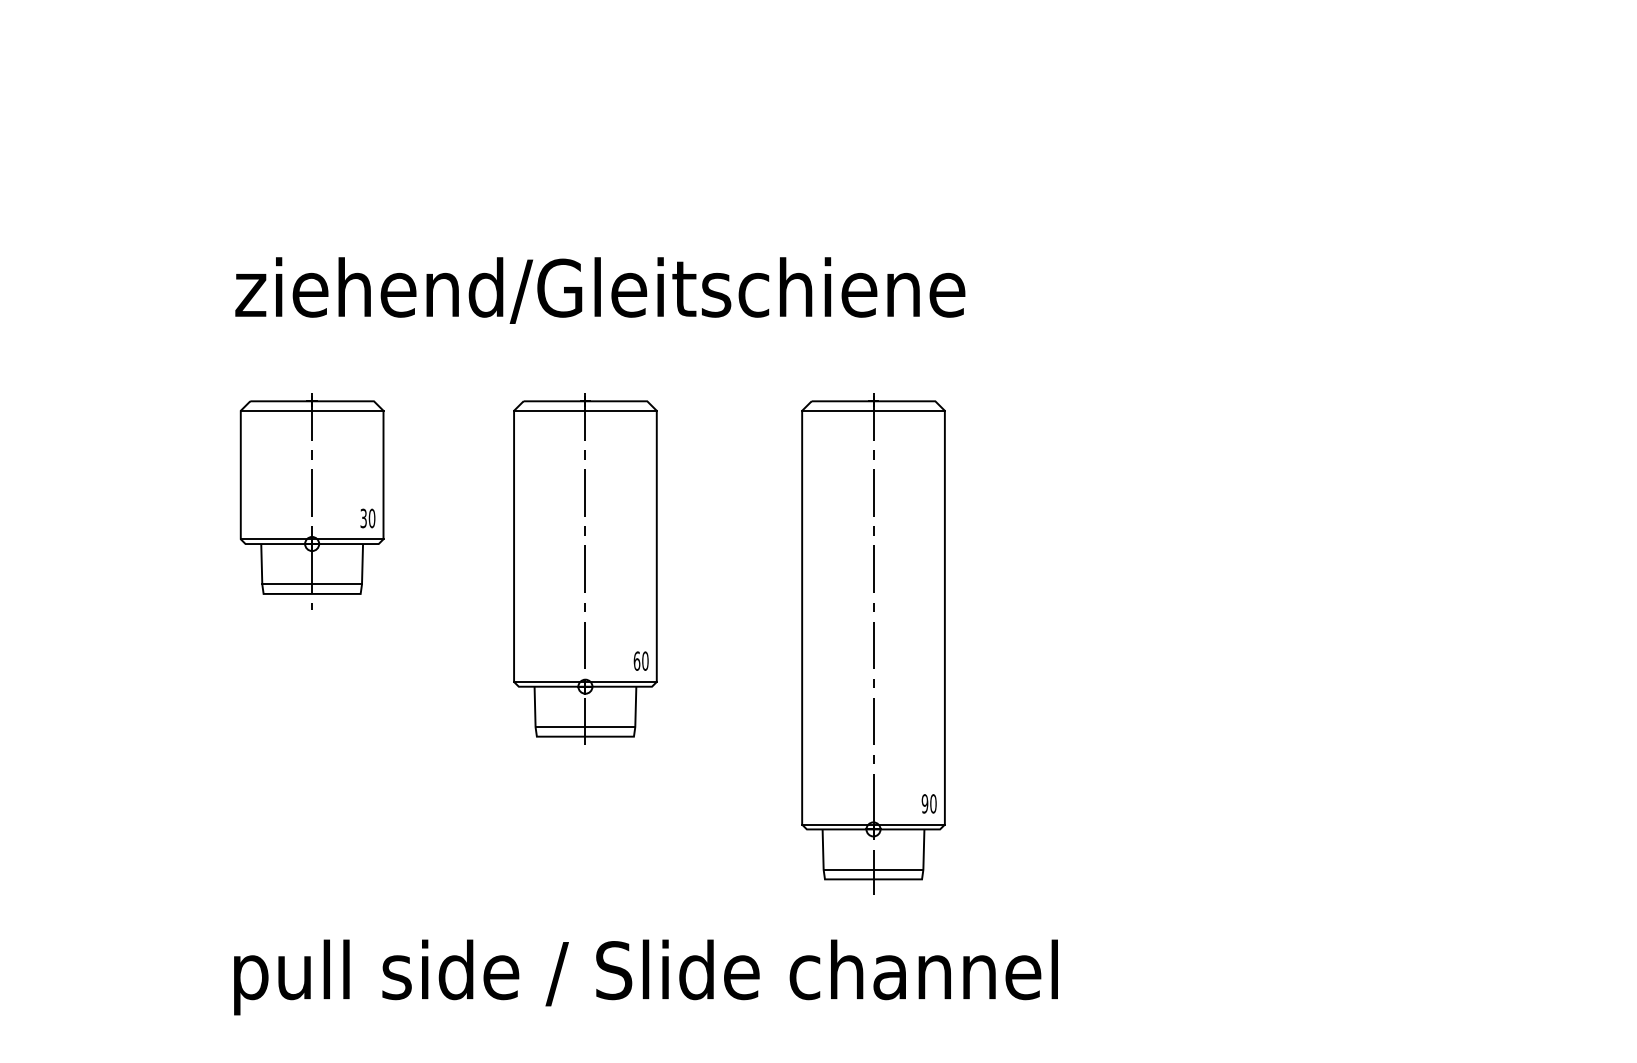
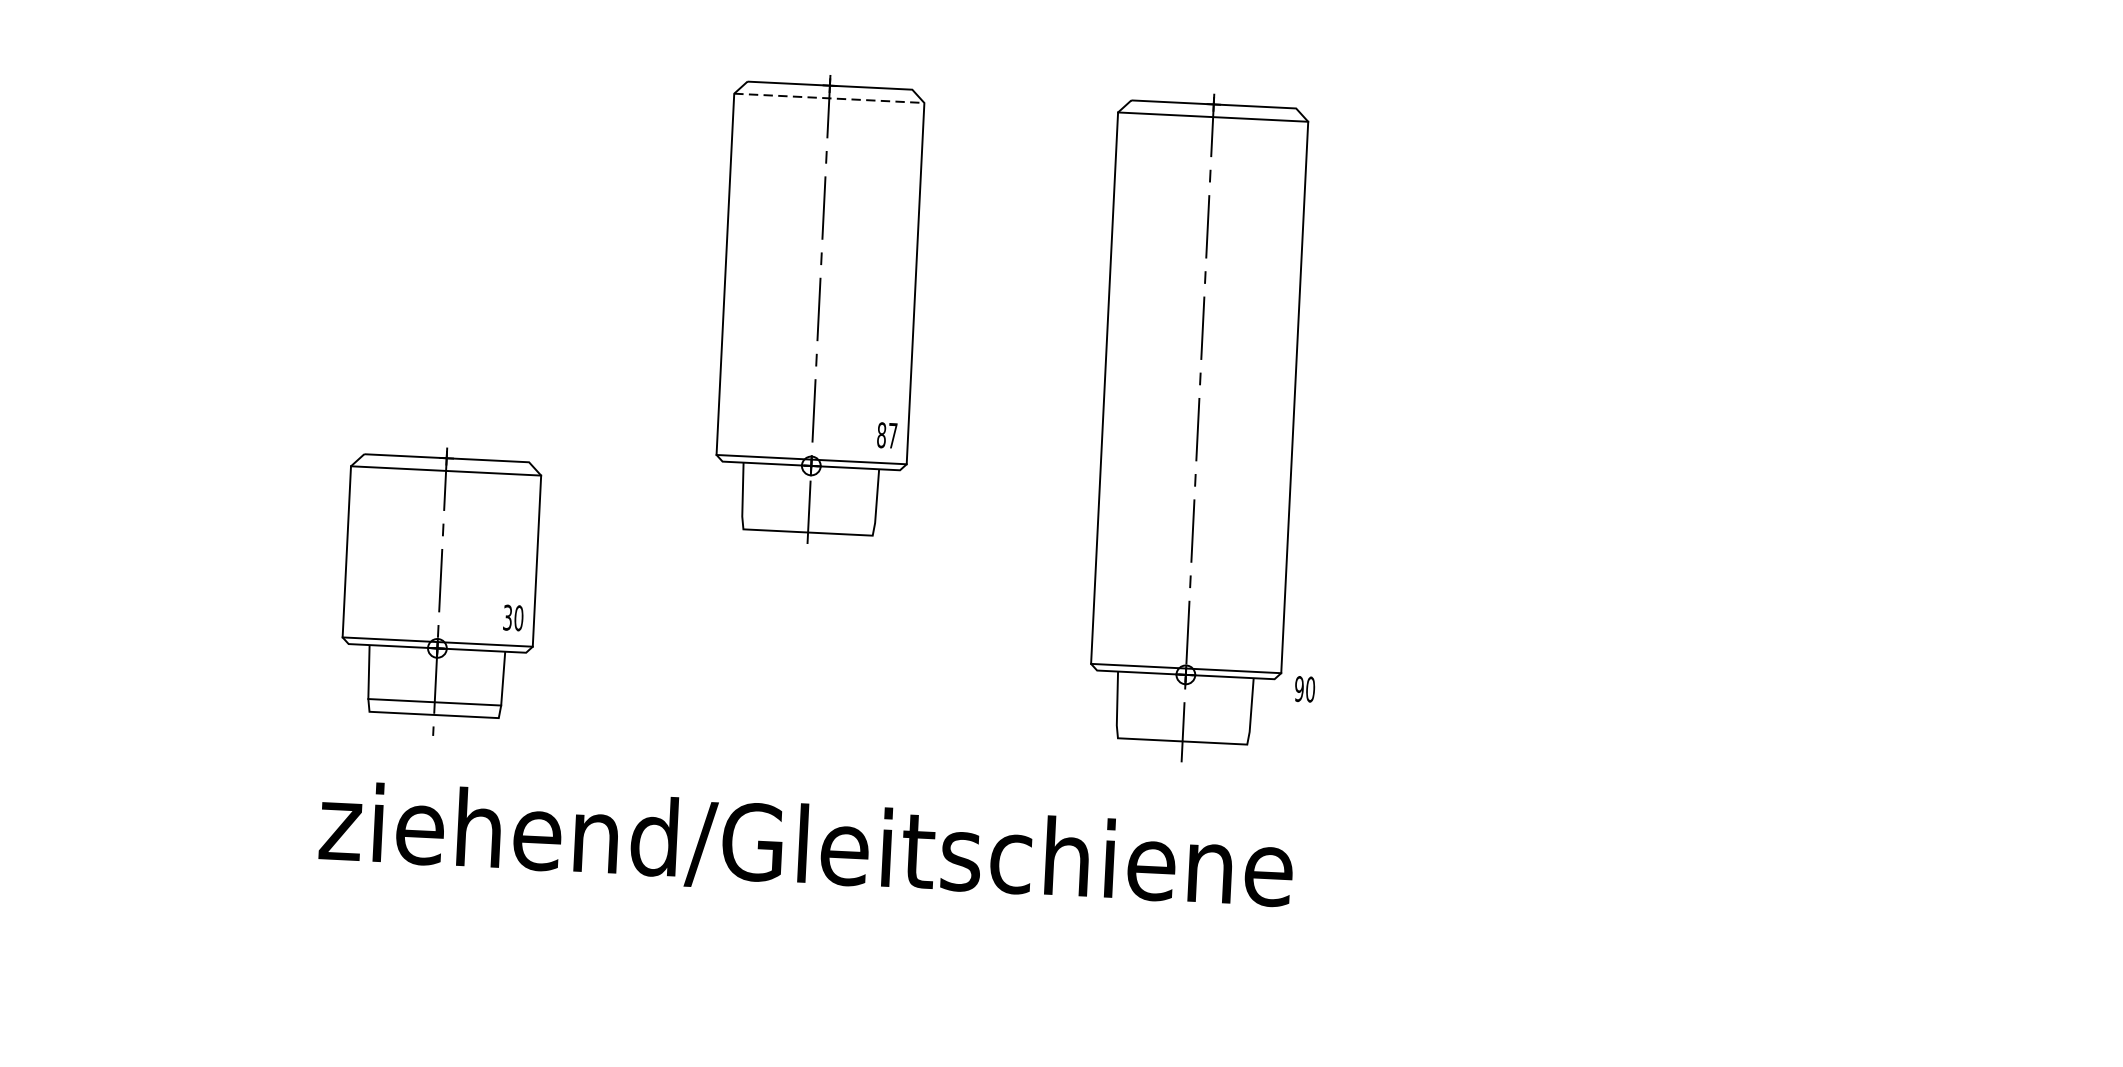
line: (585, 410) -> (829, 97), solid -> dashed
part: (311, 501) -> (439, 591), moved
text: (640, 660) -> (886, 434), 60 -> 87
line: (585, 727) -> (808, 520), removed
text: (928, 803) -> (1304, 688), moved
line: (873, 869) -> (1183, 728), removed
text: (643, 977) -> (869, 857), pull side / Slide channel -> ziehend/Gleitschiene

